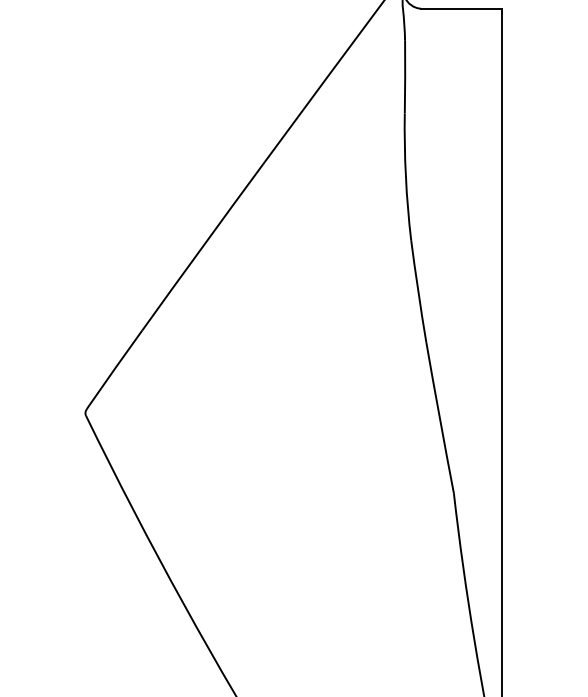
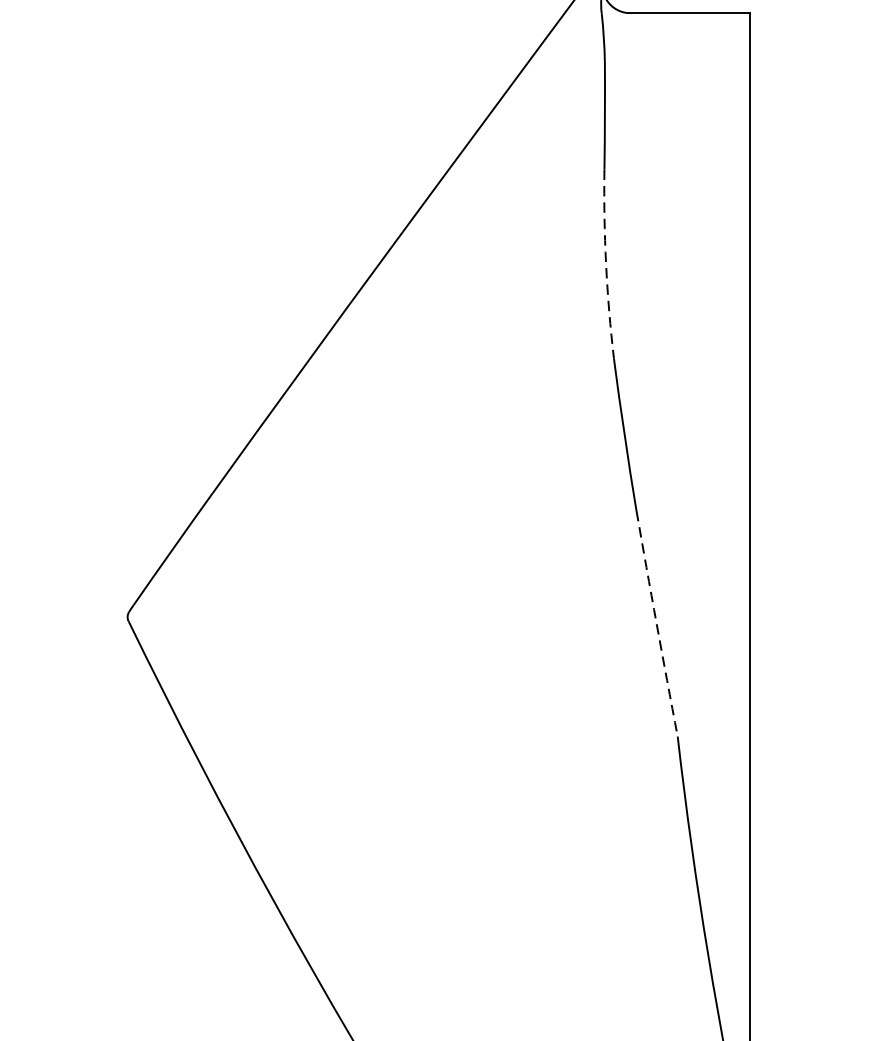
arc: (405, 176) -> (605, 263), solid -> dashed
arc: (439, 417) -> (656, 623), solid -> dashed

